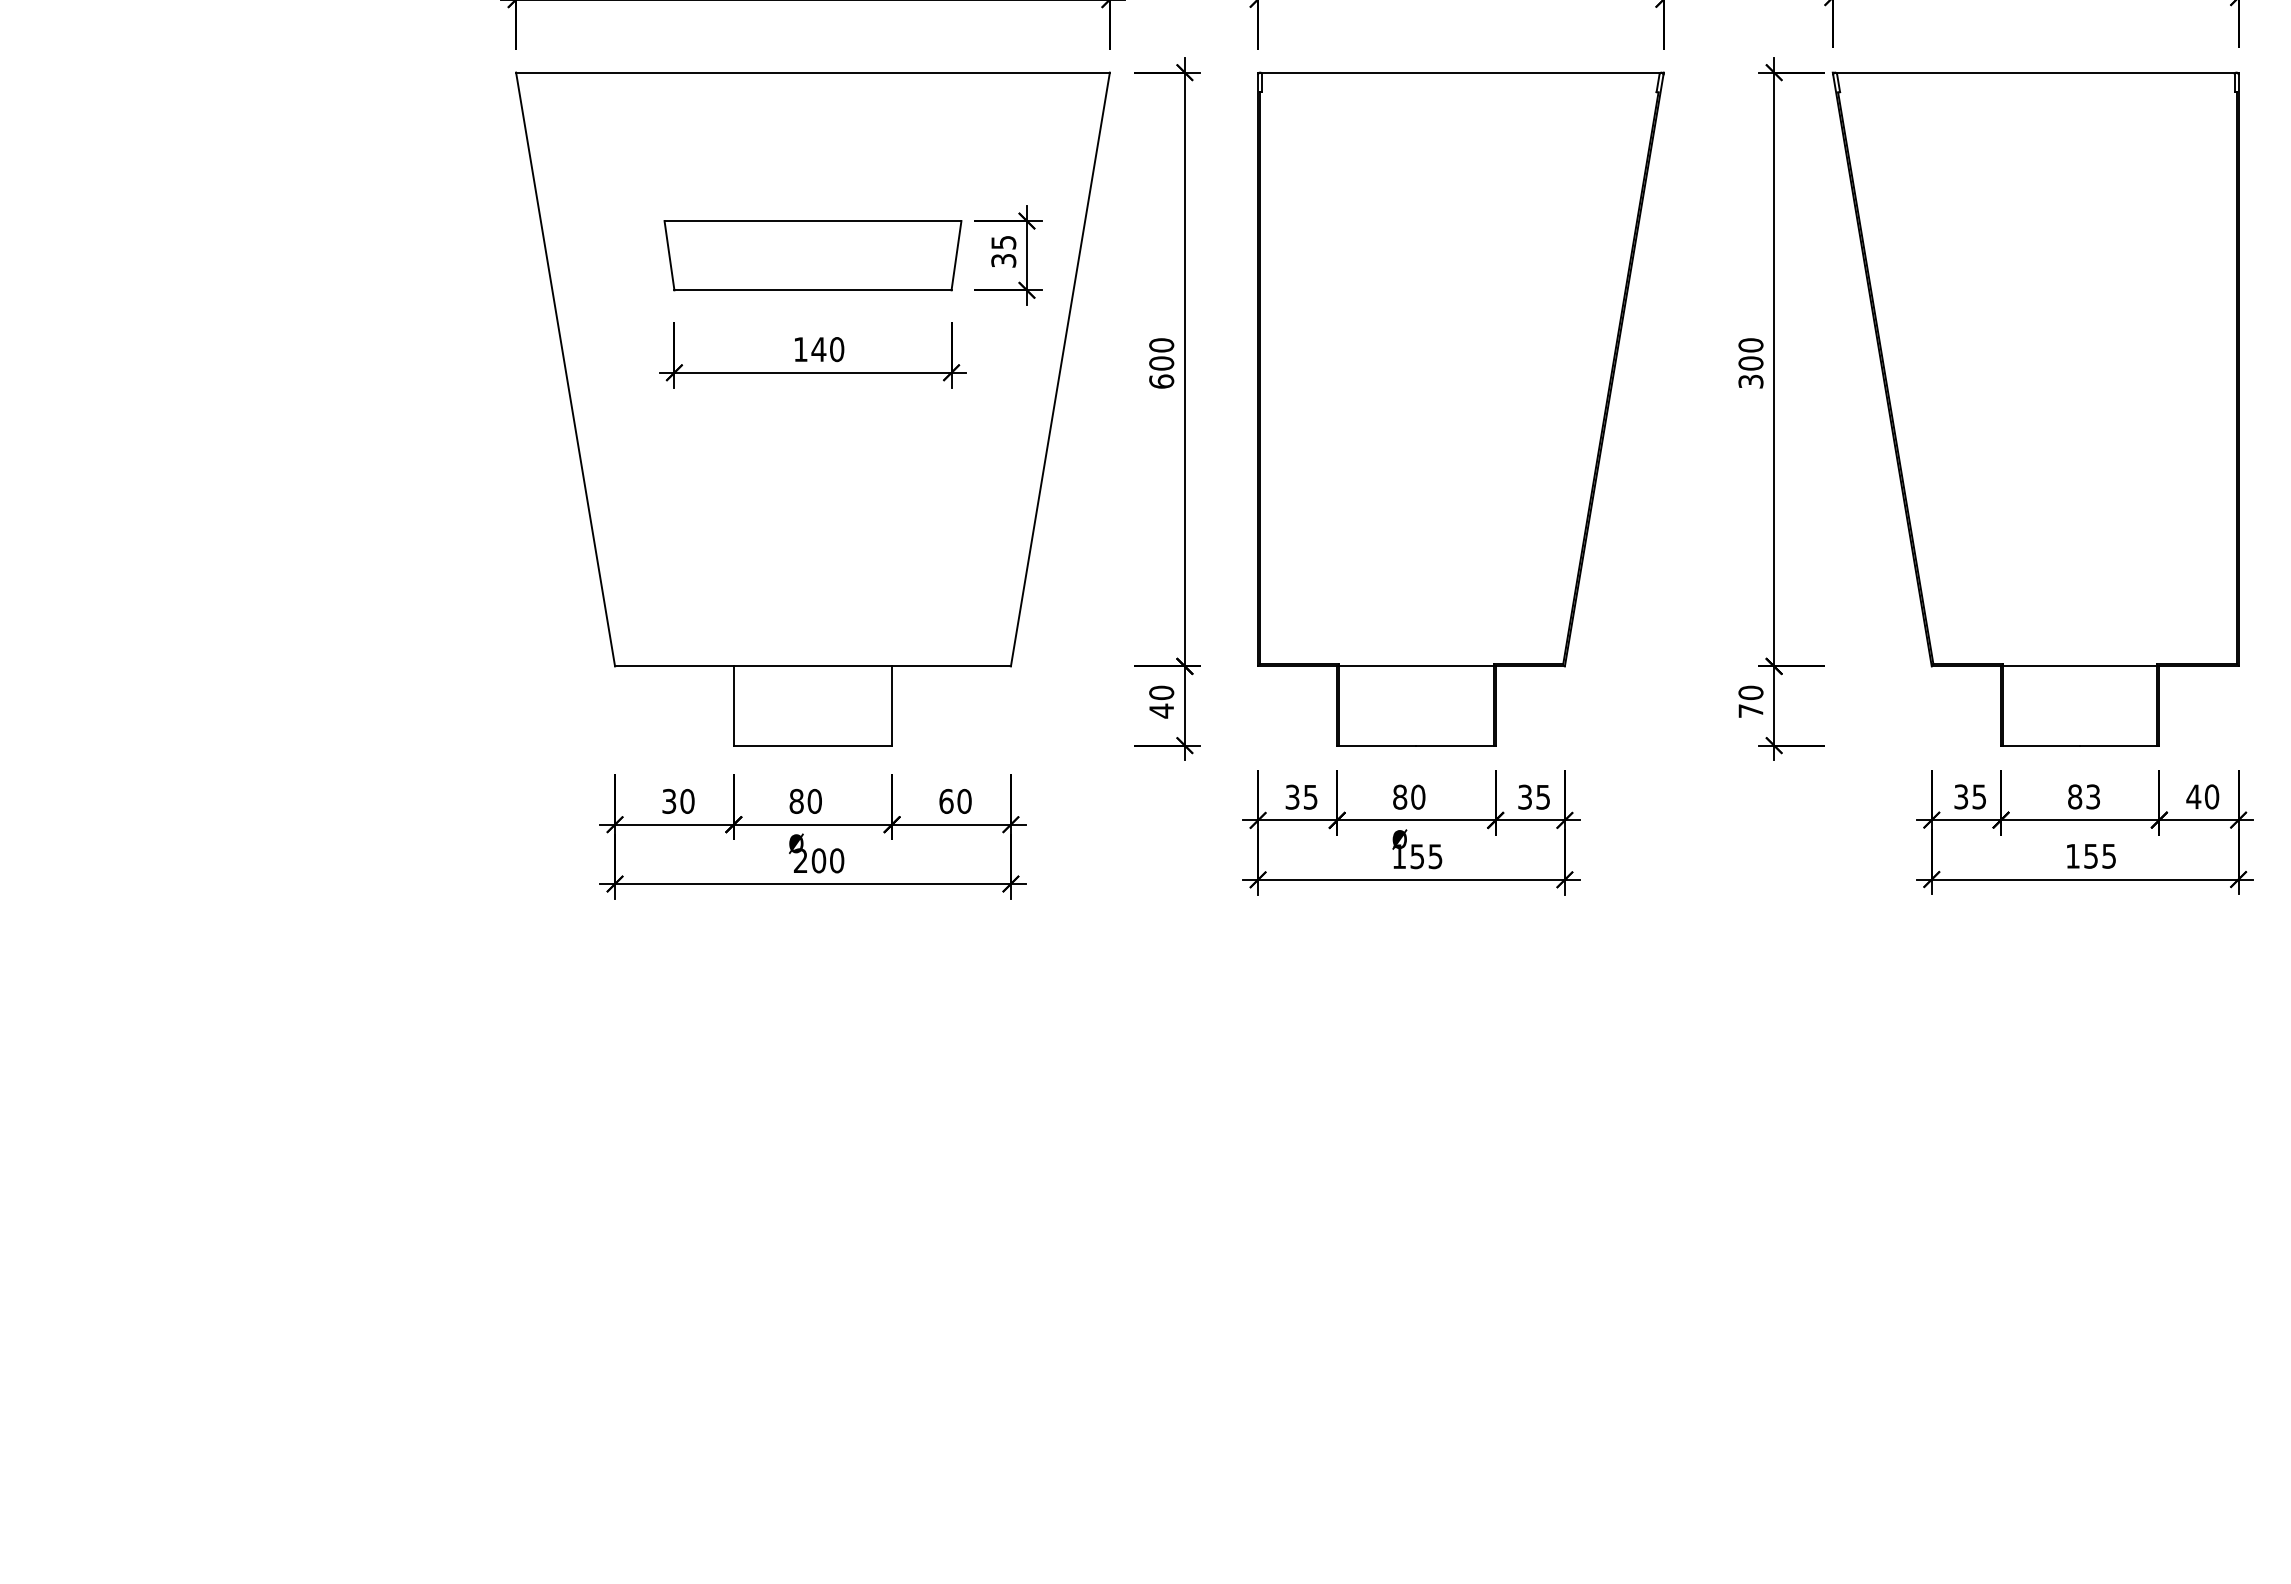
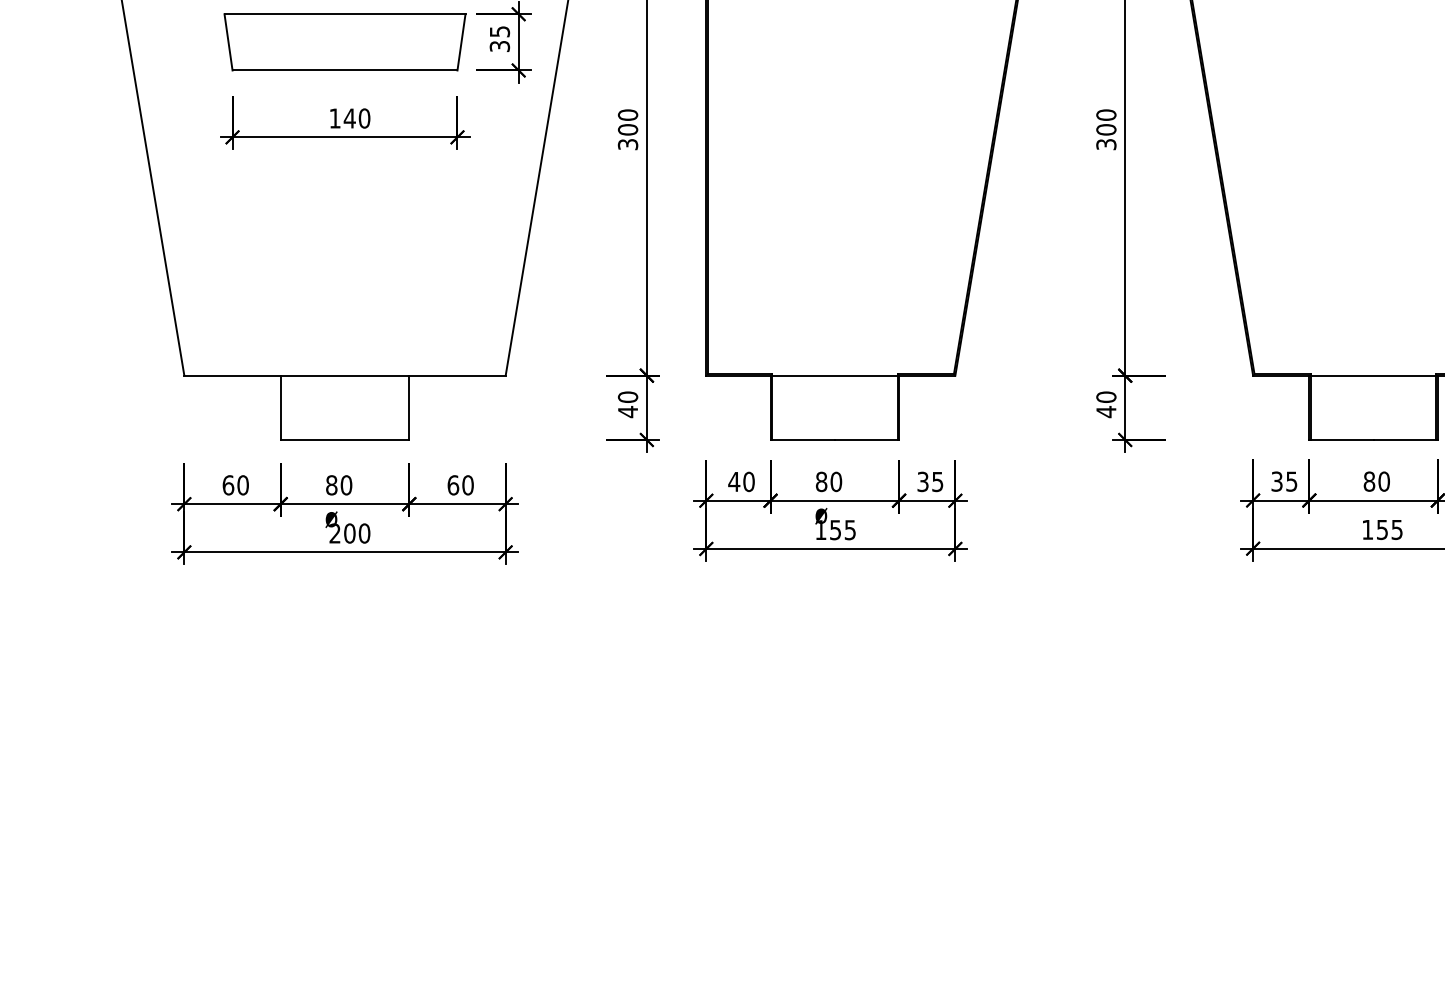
text: (1161, 381) -> (627, 144), 600 -> 300
text: (1750, 710) -> (1105, 411), 70 -> 40
text: (1301, 796) -> (741, 481), 35 -> 40
text: (2093, 796) -> (1384, 481), 83 -> 80
text: (669, 800) -> (228, 484), 30 -> 60

